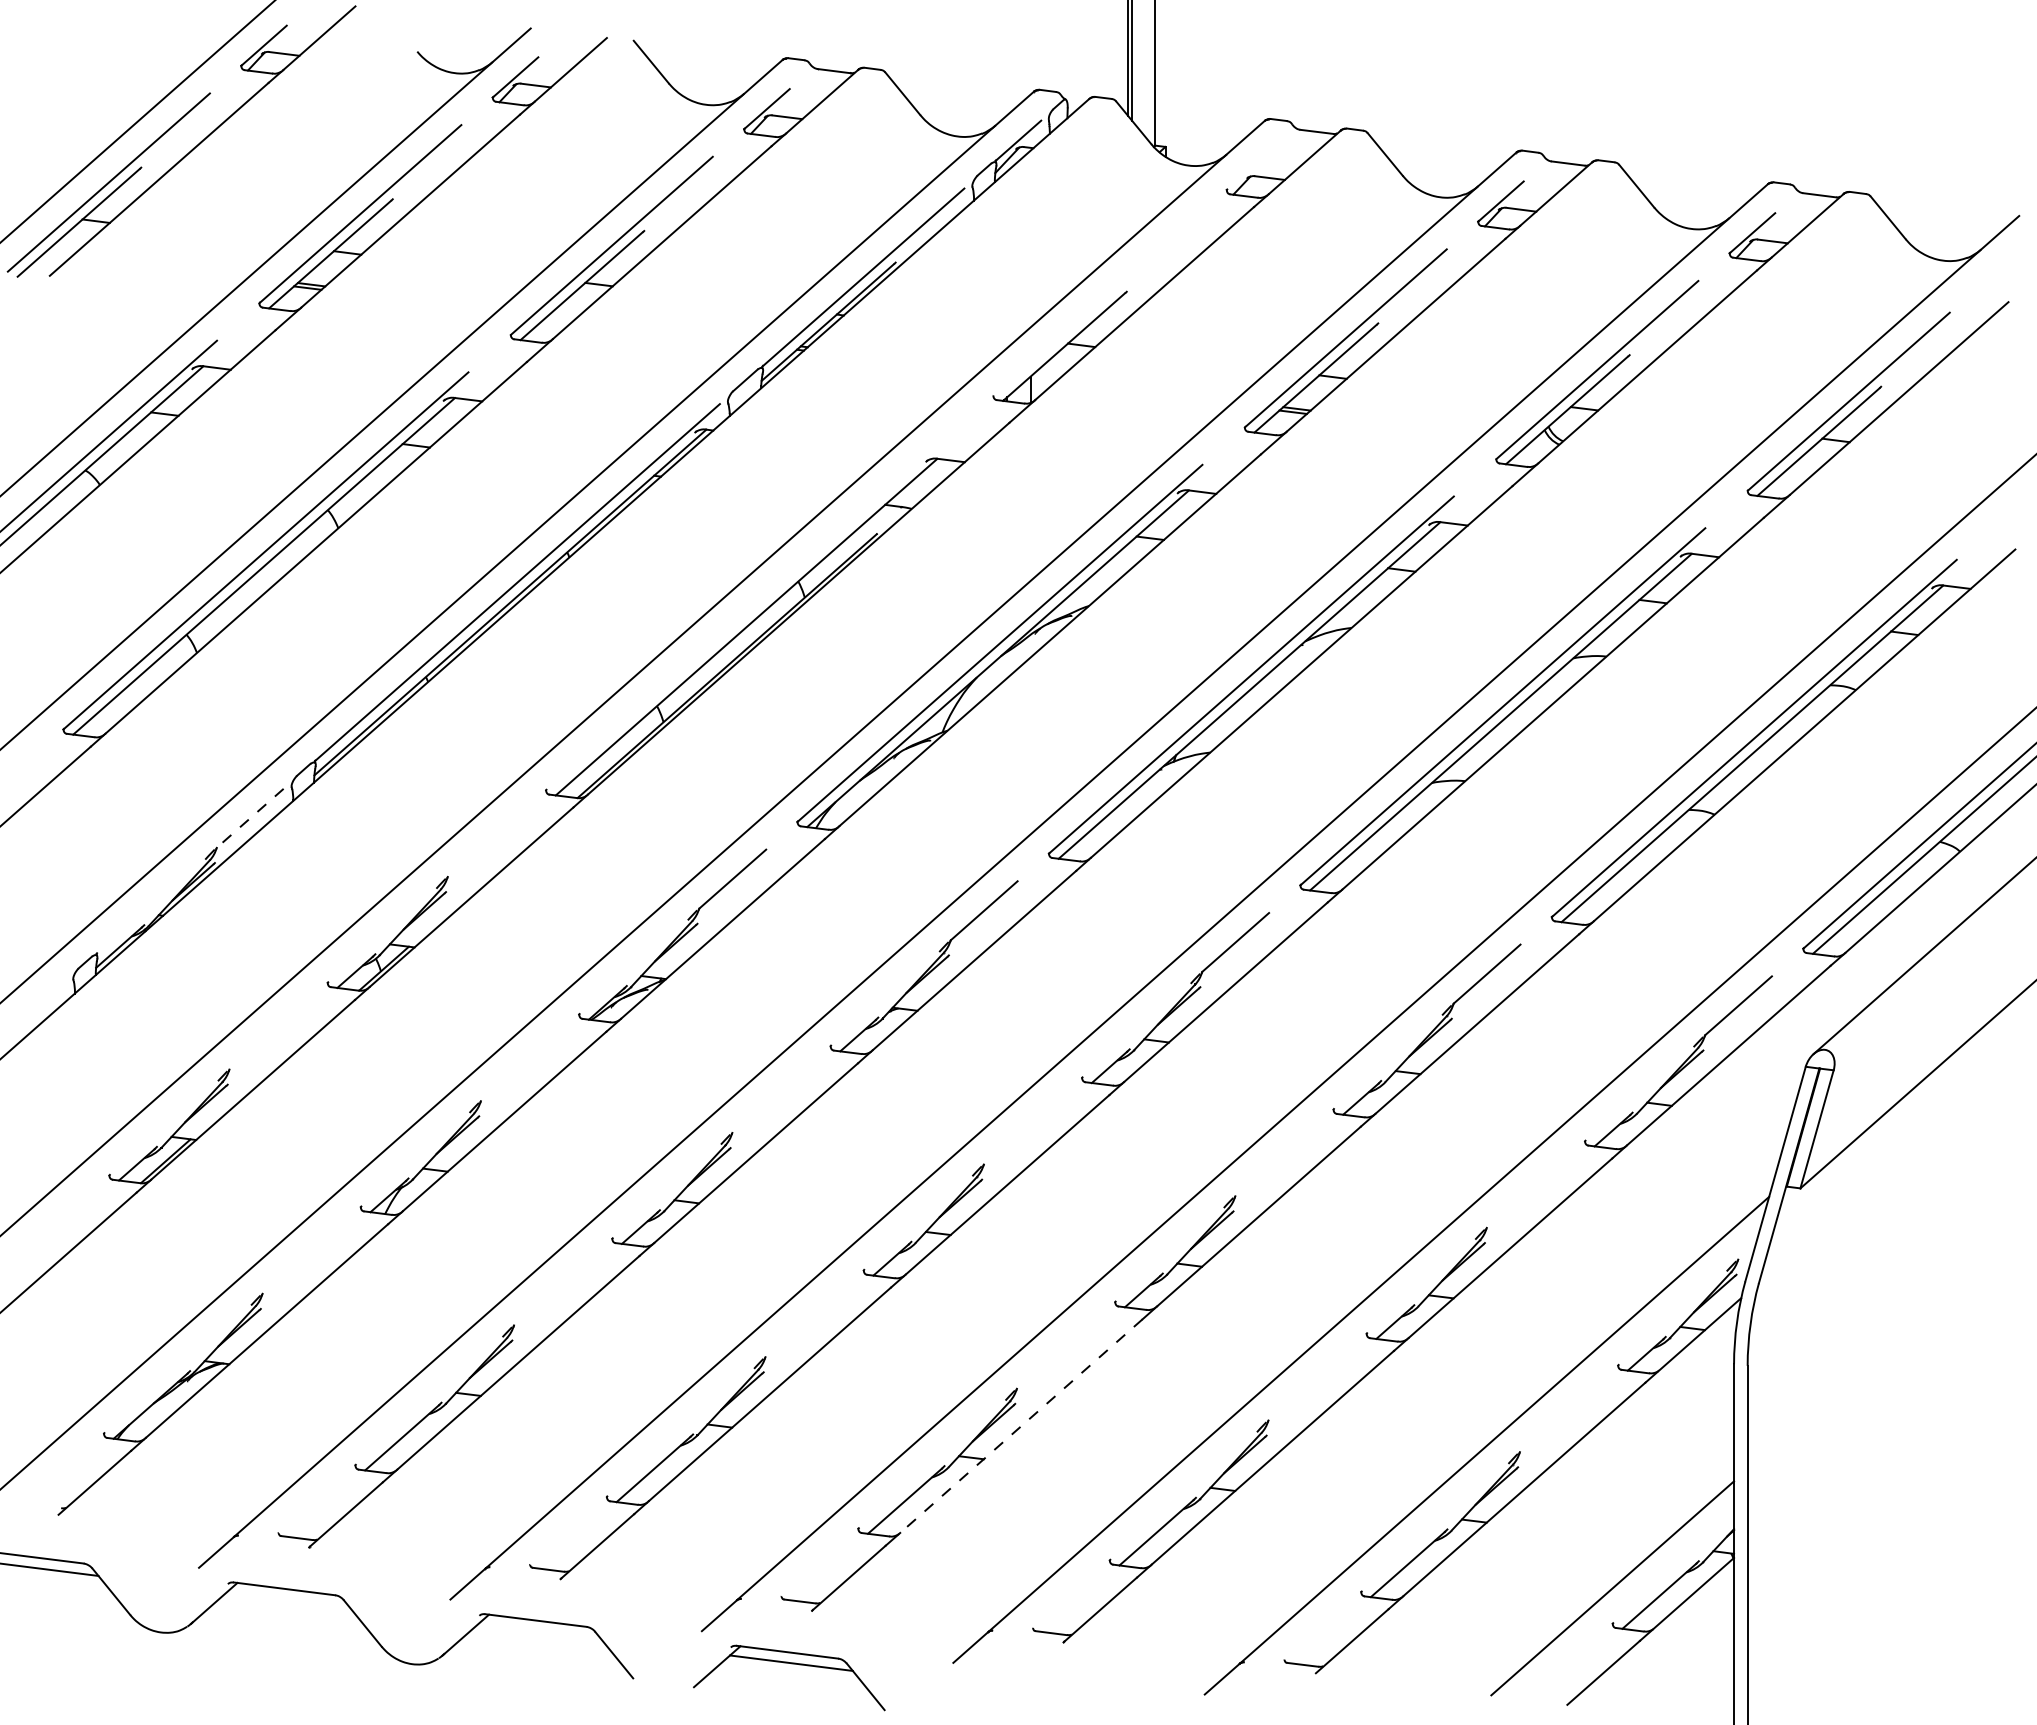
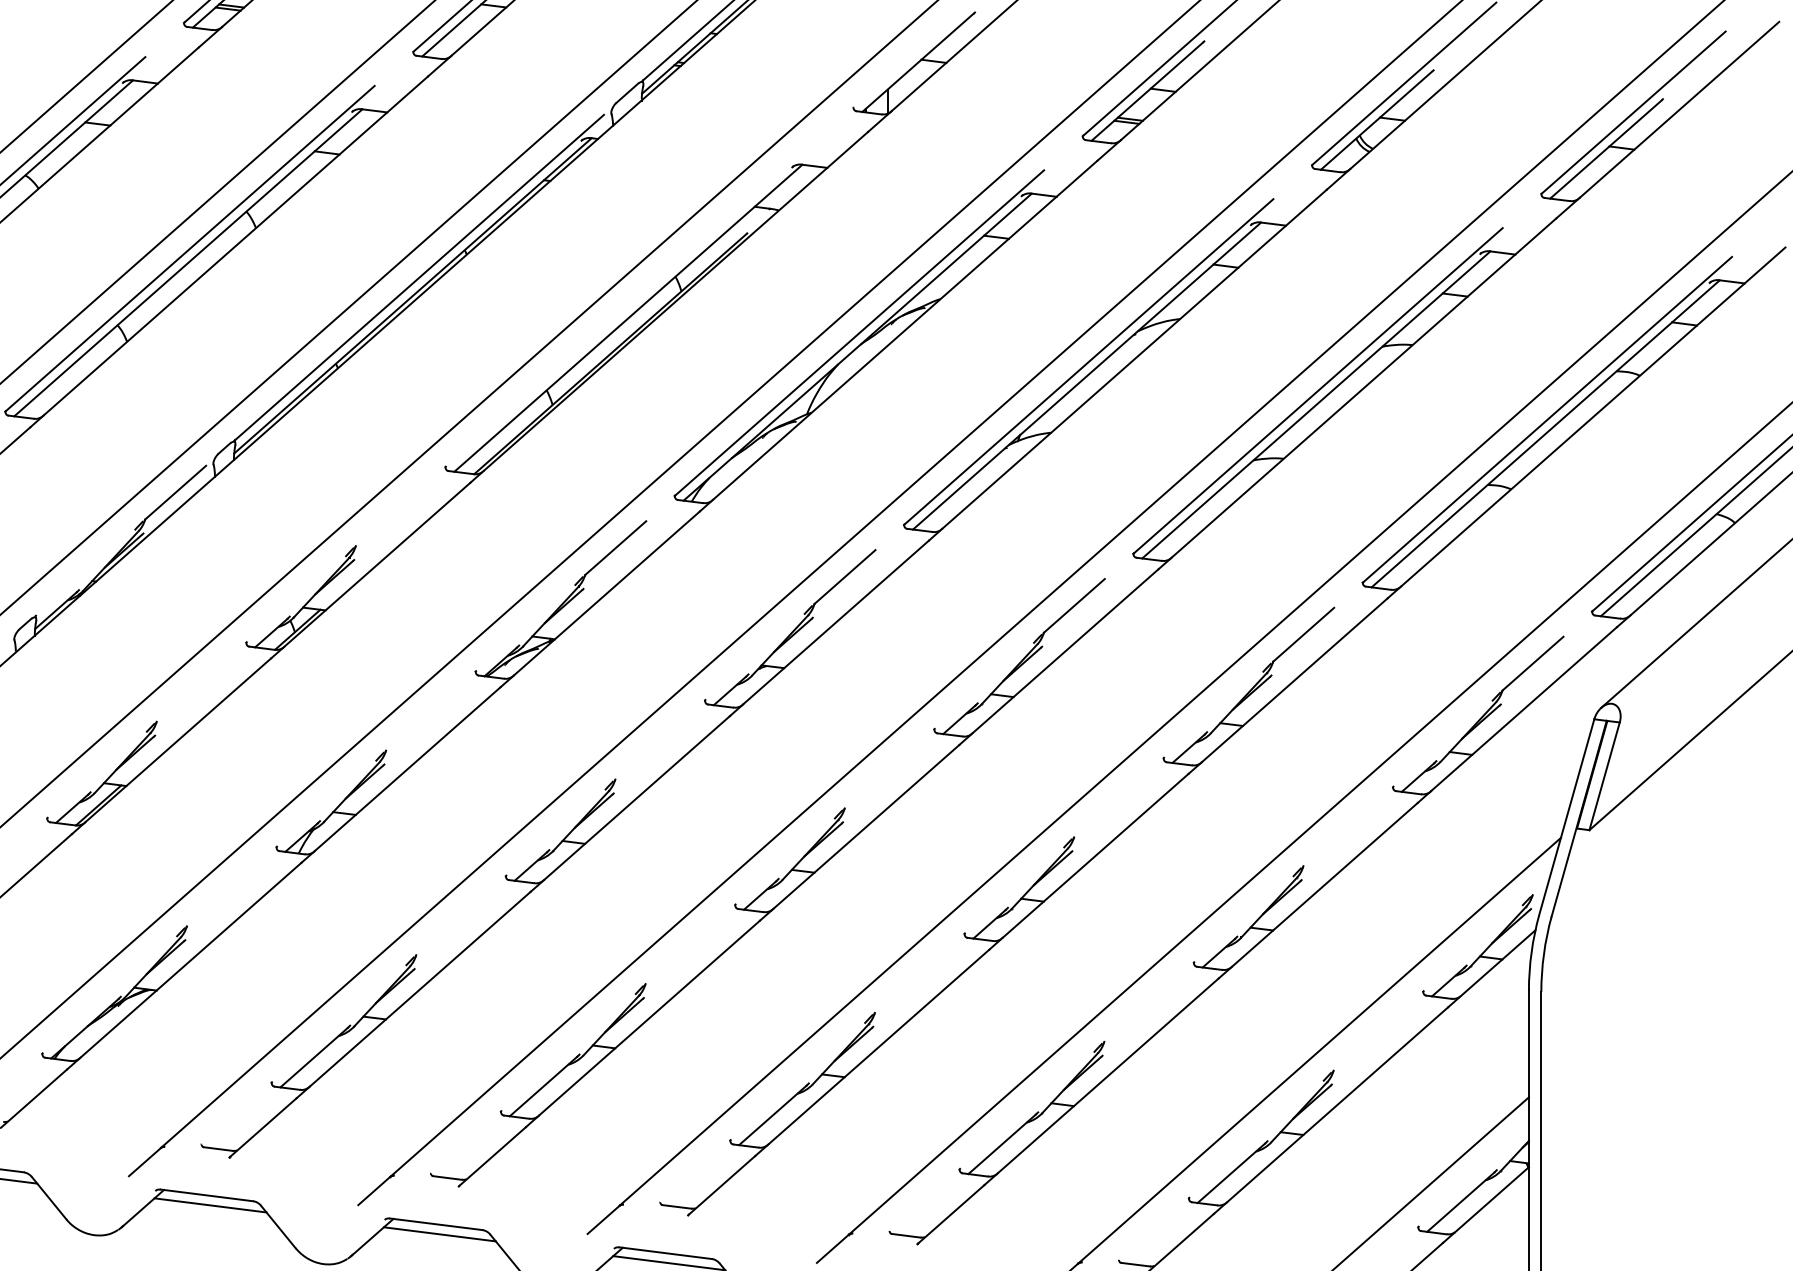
line: (249, 818) -> (175, 492), dashed -> solid
line: (1021, 1426) -> (879, 1047), dashed -> solid
line: (288, 1599) -> (210, 1205), added
line: (539, 1631) -> (439, 1234), added

